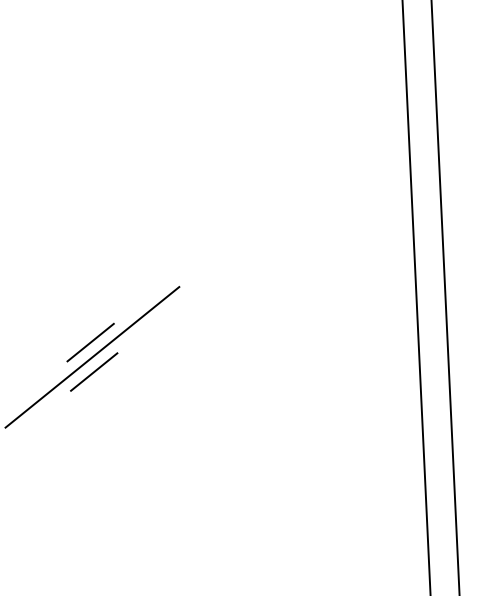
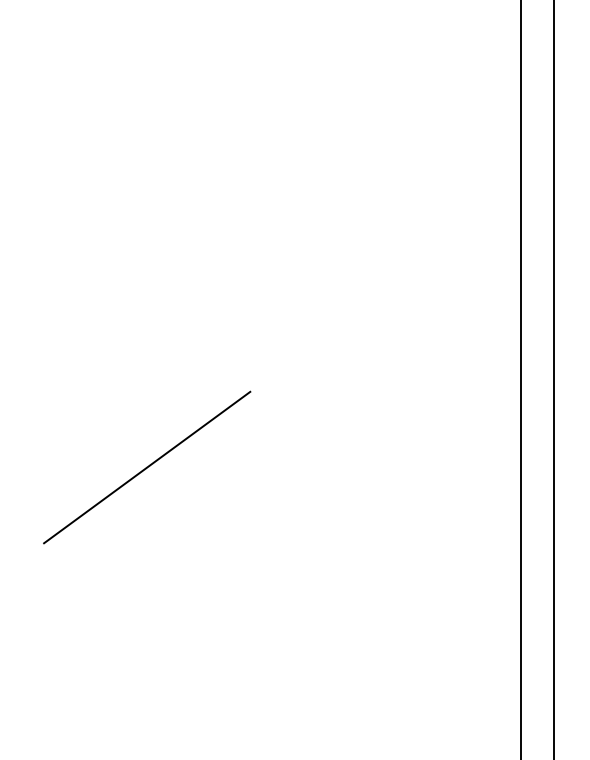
line: (90, 342) -> (145, 450), removed
line: (93, 372) -> (147, 484), removed

